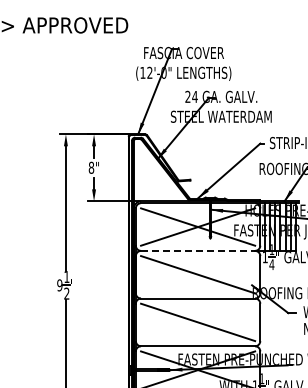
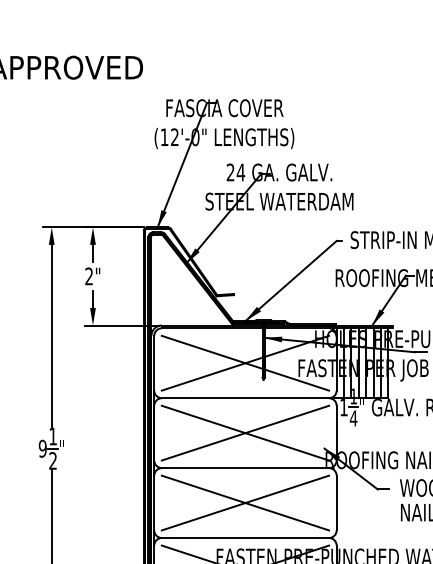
text: (91, 167) -> (89, 275), 8" -> 2"
line: (198, 250) -> (246, 397), dashed -> solid
line: (198, 274) -> (246, 432), added
line: (198, 322) -> (246, 503), added

